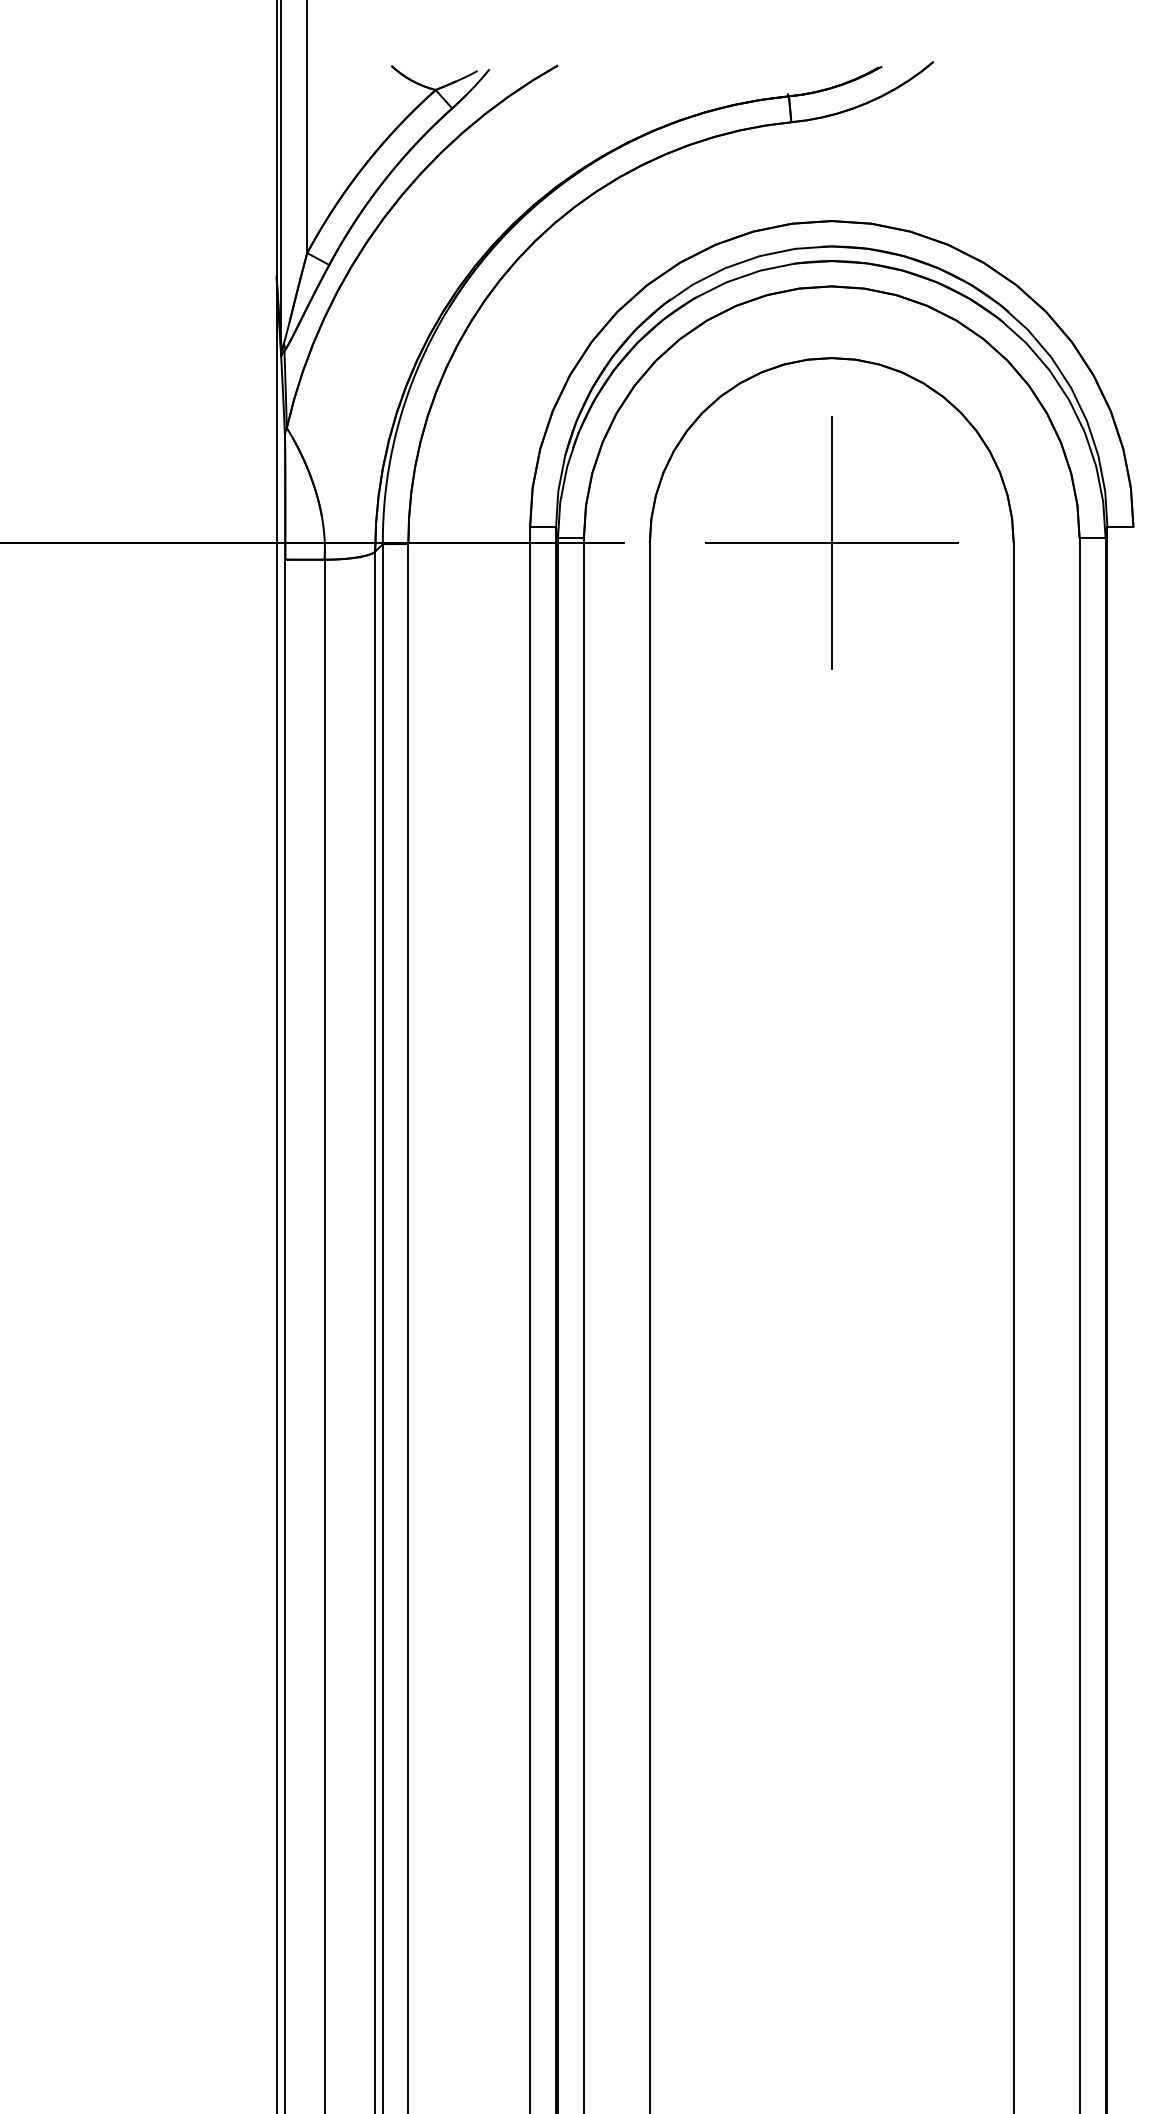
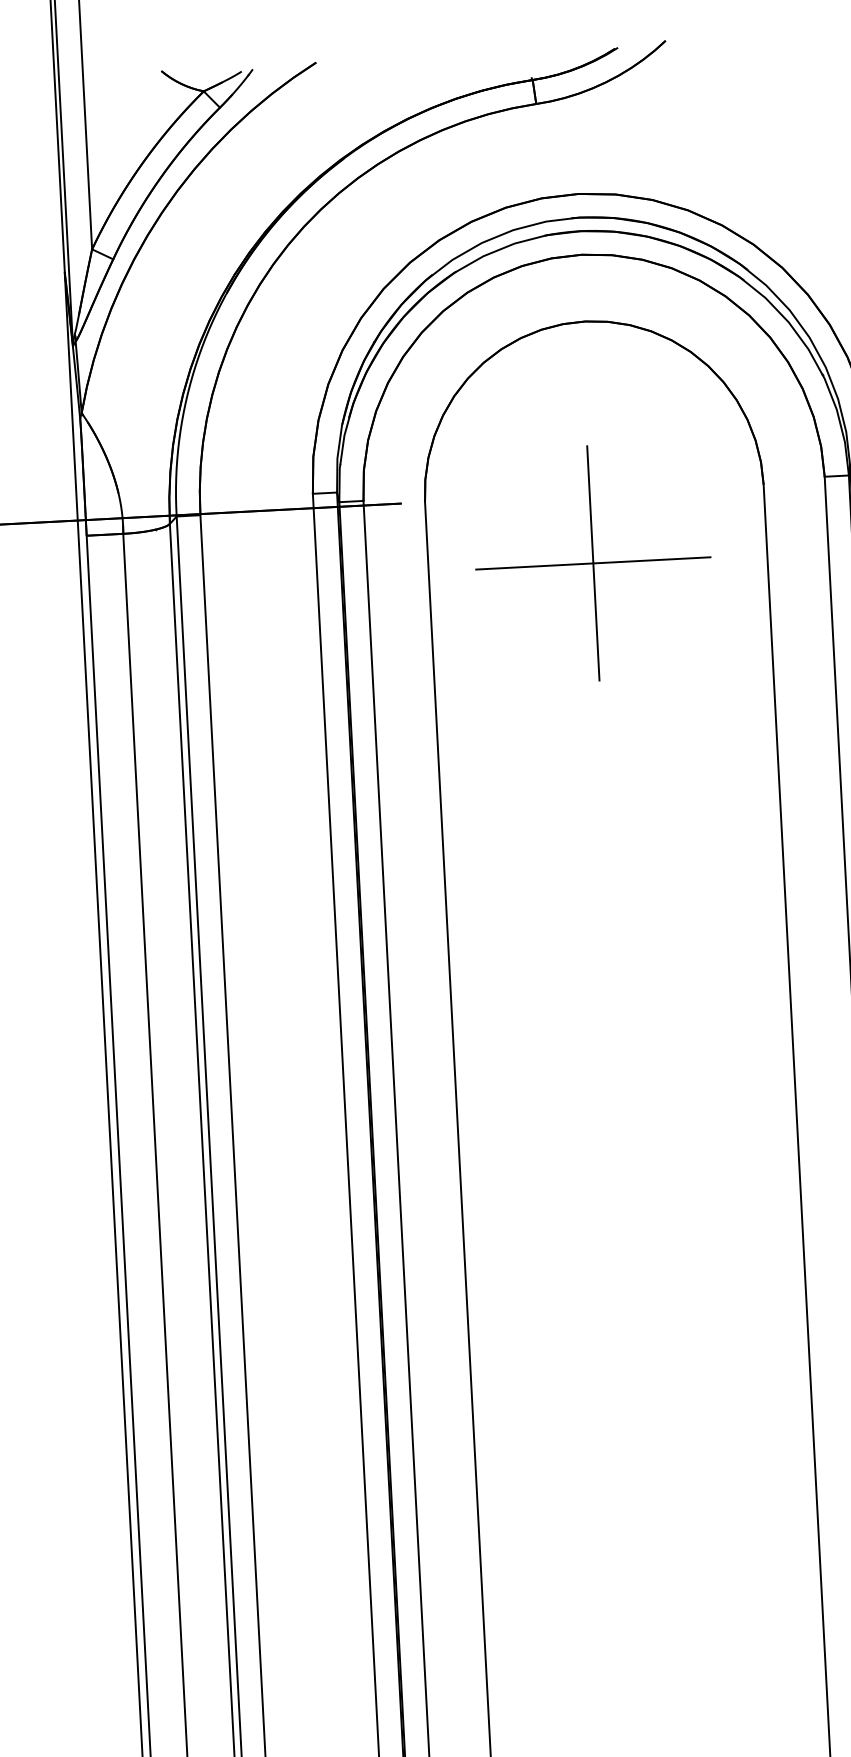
part: (831, 542) -> (593, 563), moved

